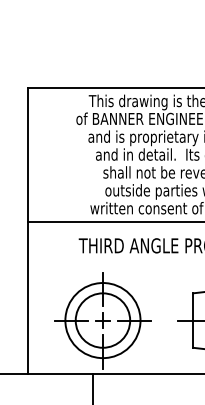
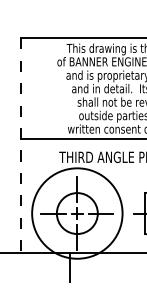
line: (27, 231) -> (20, 146), solid -> dashed
circle: (102, 320) -> (77, 213), size x1.6

